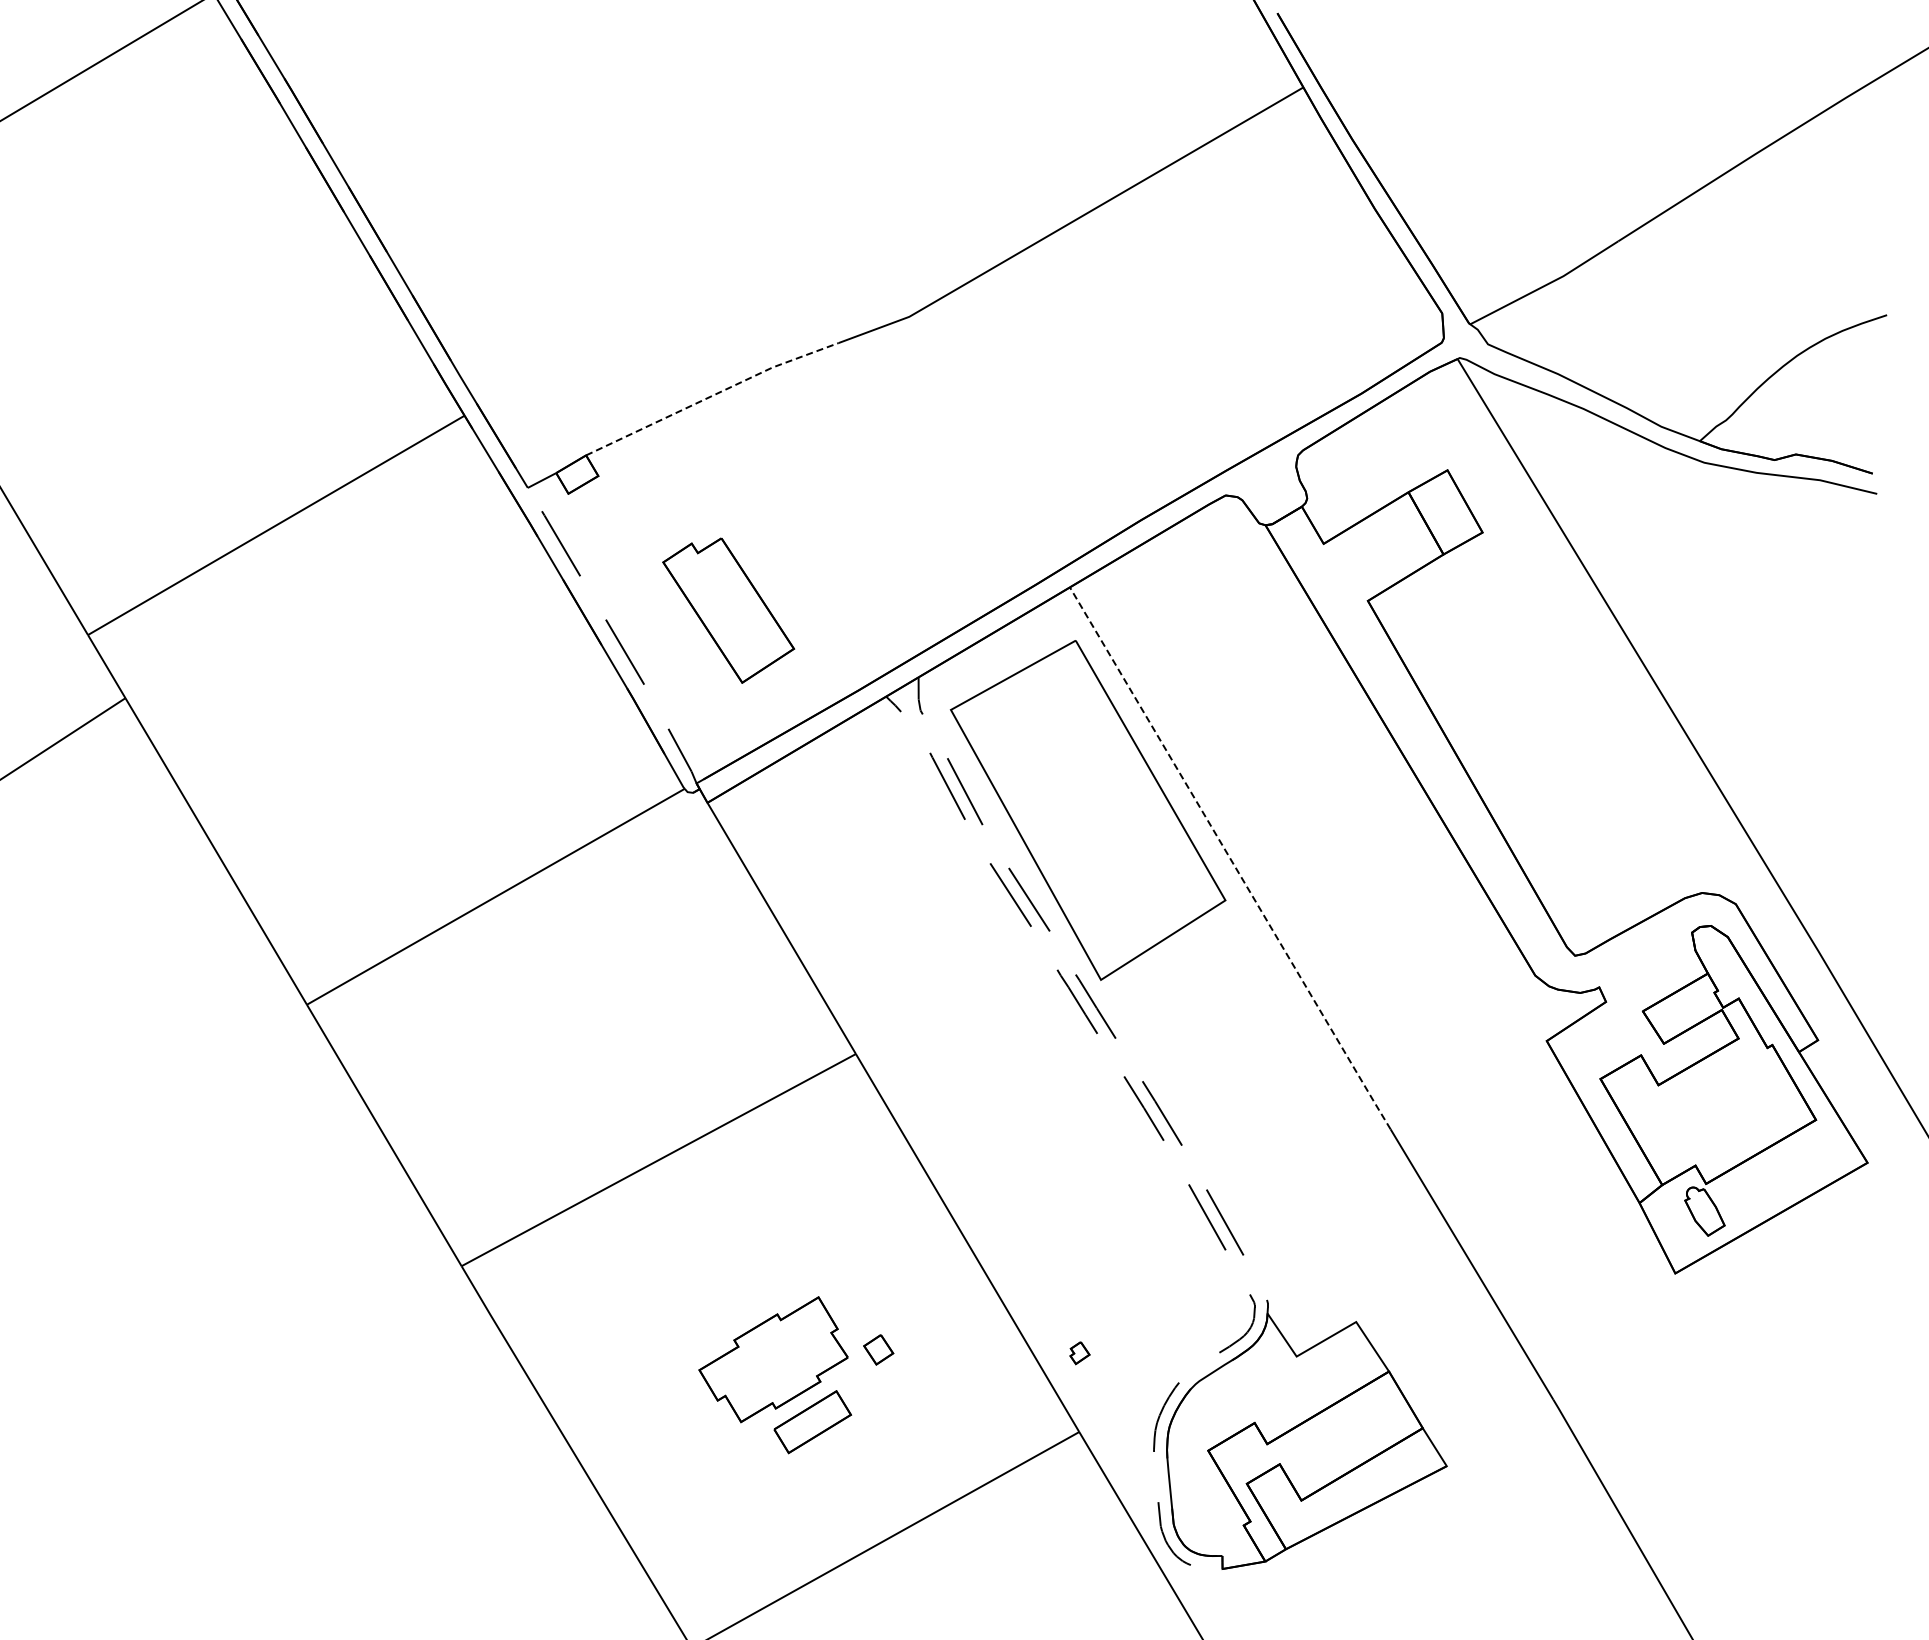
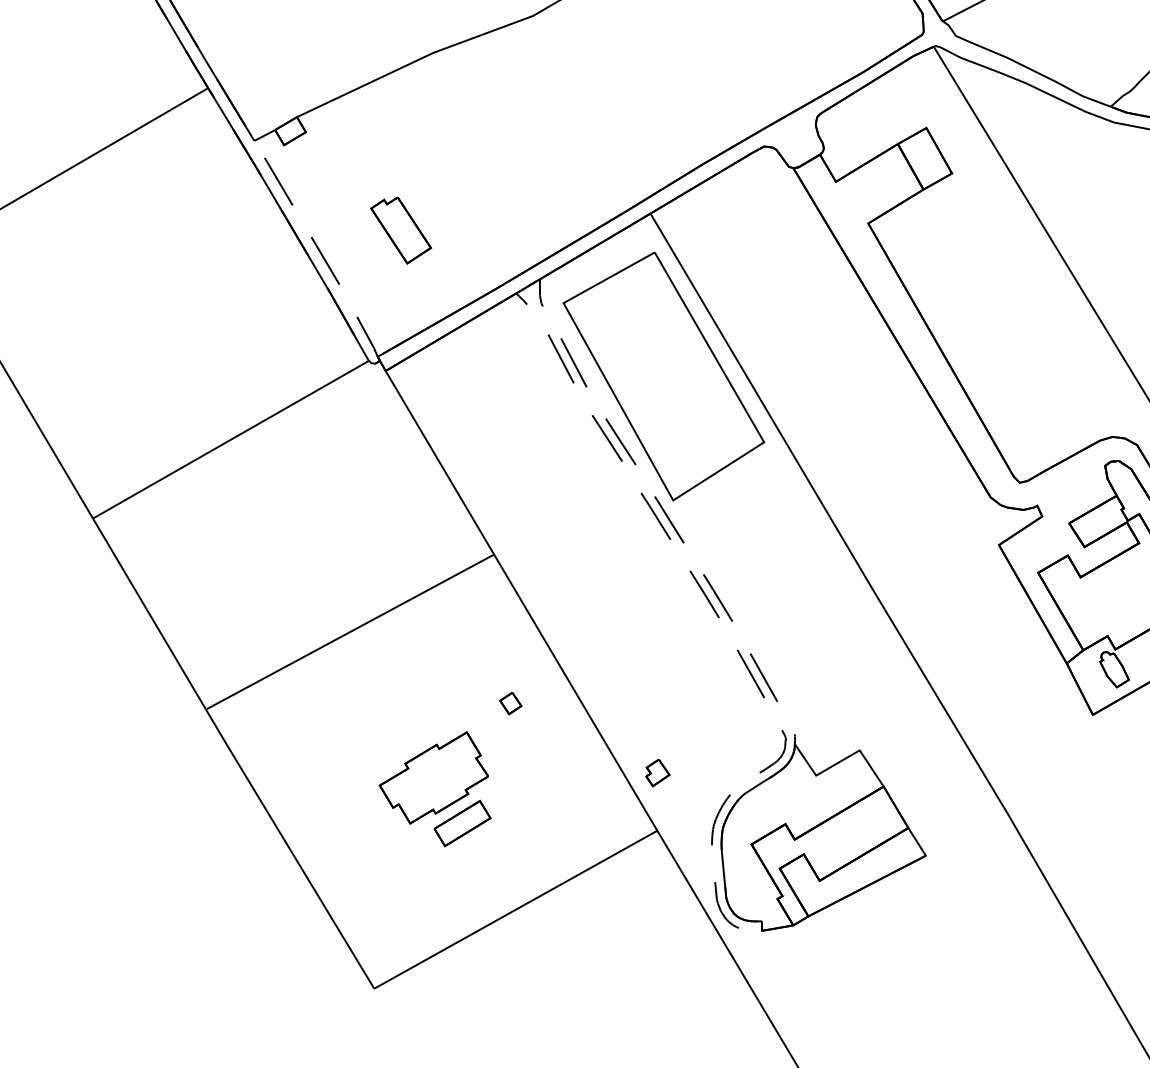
line: (712, 395) -> (389, 73), dashed -> solid
part: (728, 610) -> (401, 230), size x0.62
line: (1230, 858) -> (767, 411), dashed -> solid
part: (878, 1349) -> (510, 703), moved
part: (1079, 1353) -> (657, 773), size x1.67

